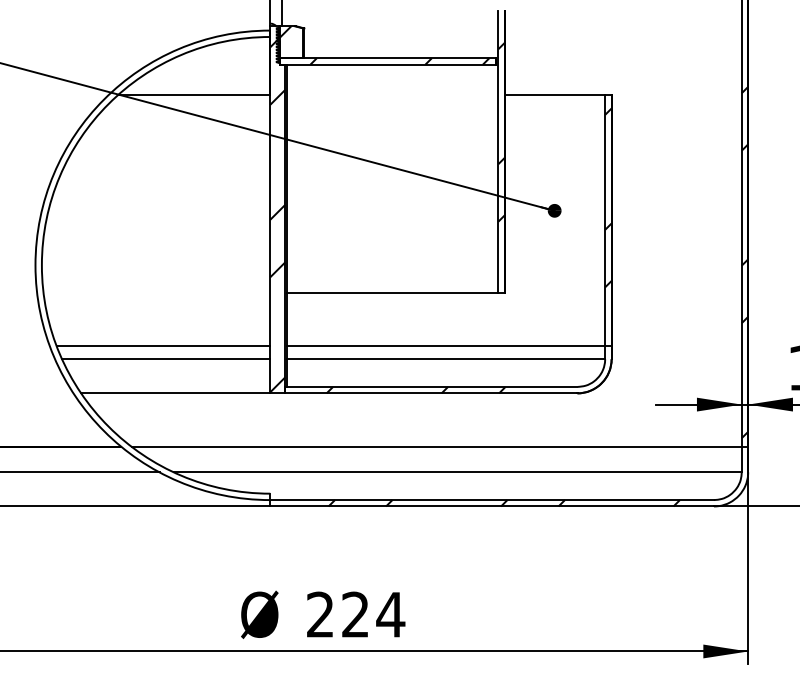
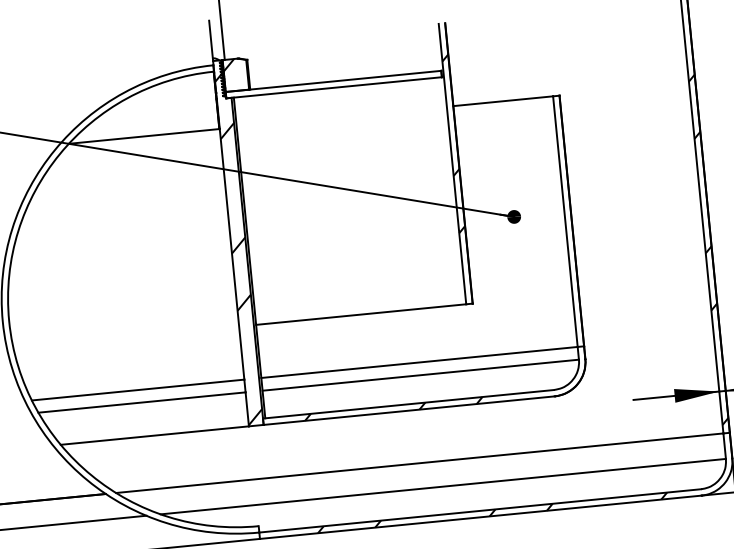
hatch: (399, 61) -> (345, 83), removed
hatch: (608, 197) -> (566, 198), removed

